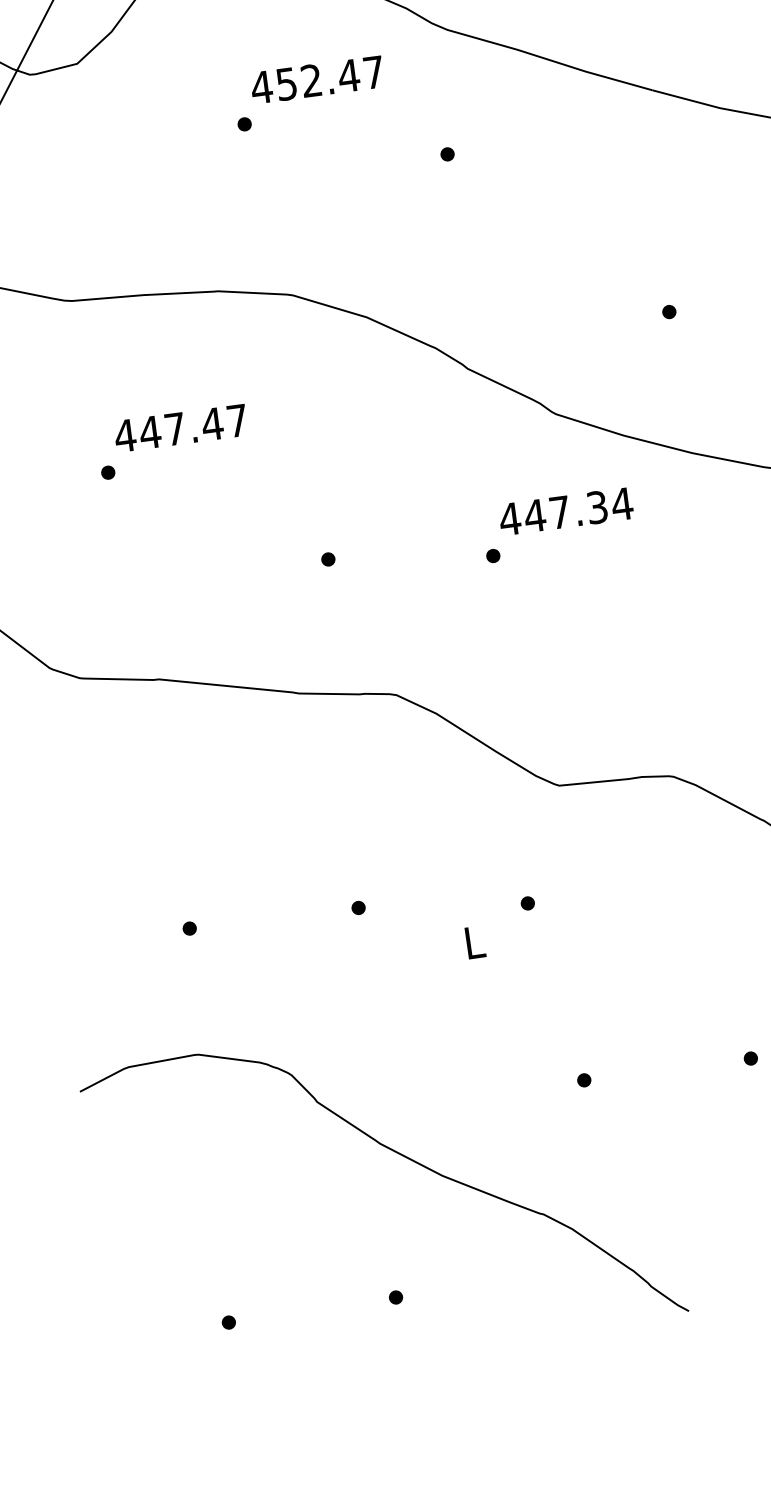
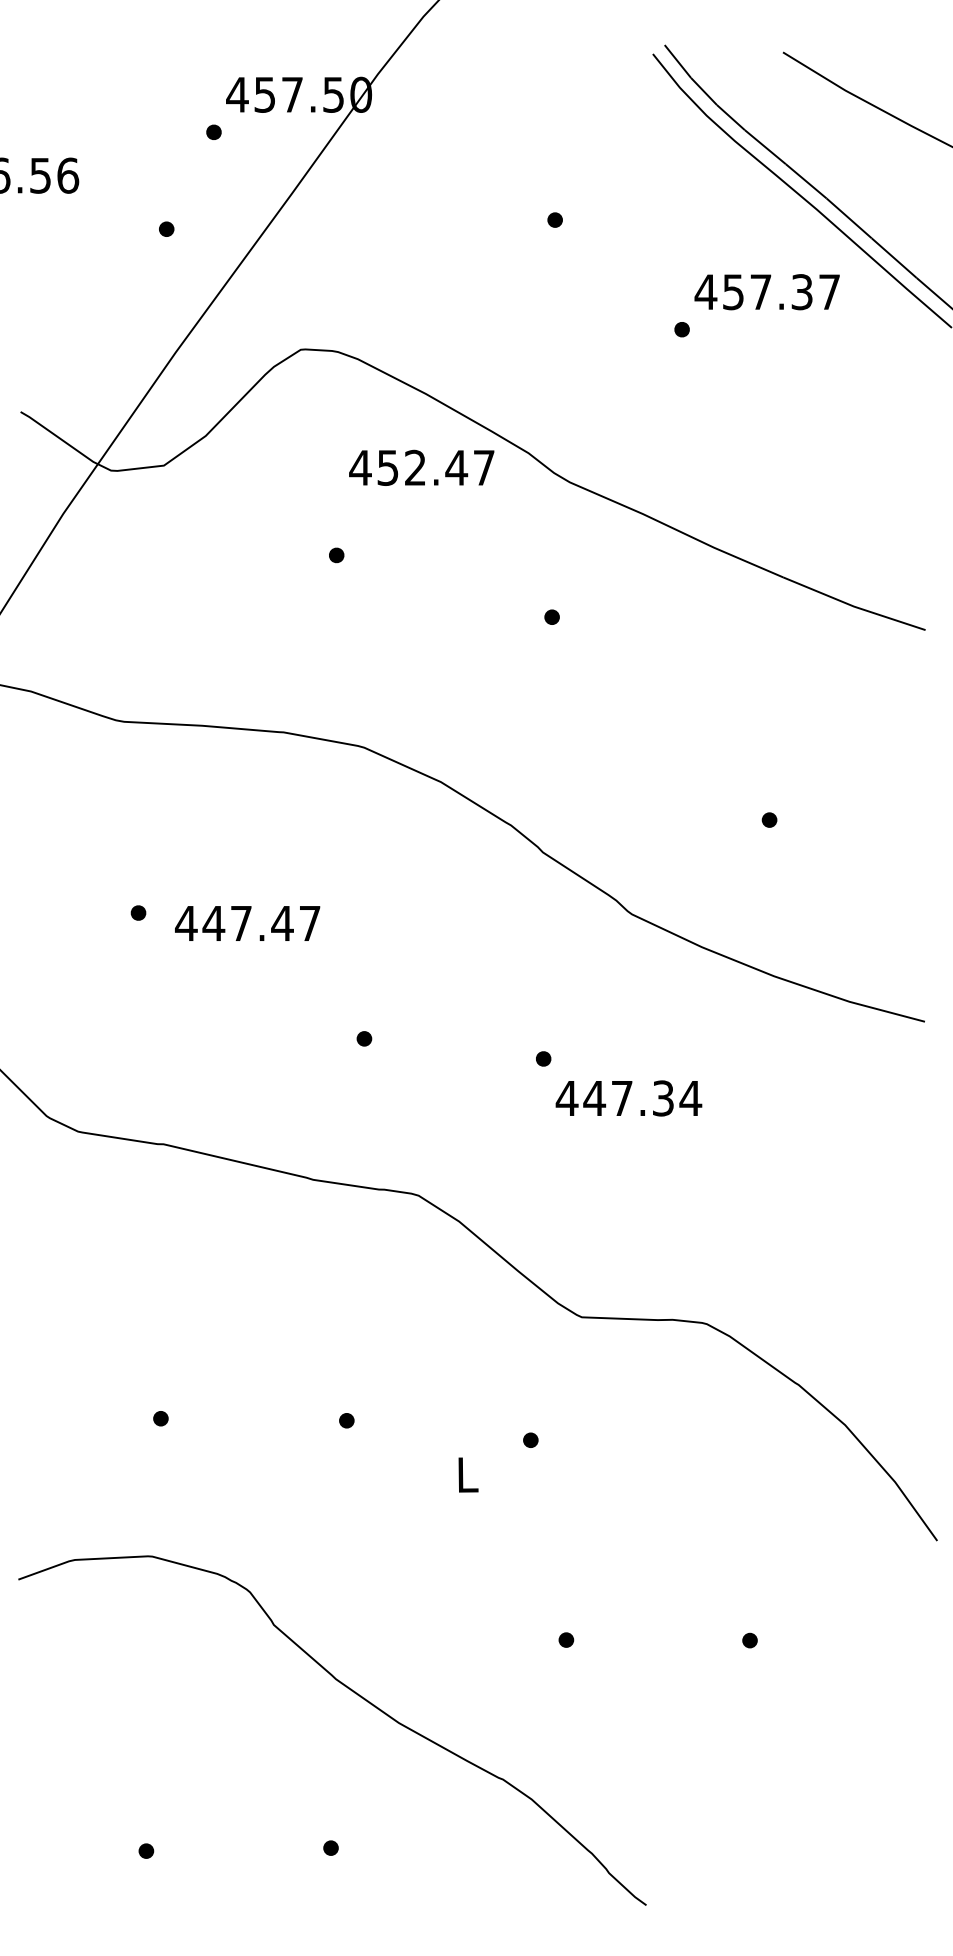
text: (317, 79) -> (421, 467), moved
text: (180, 428) -> (247, 923), moved
text: (565, 511) -> (628, 1098), moved

